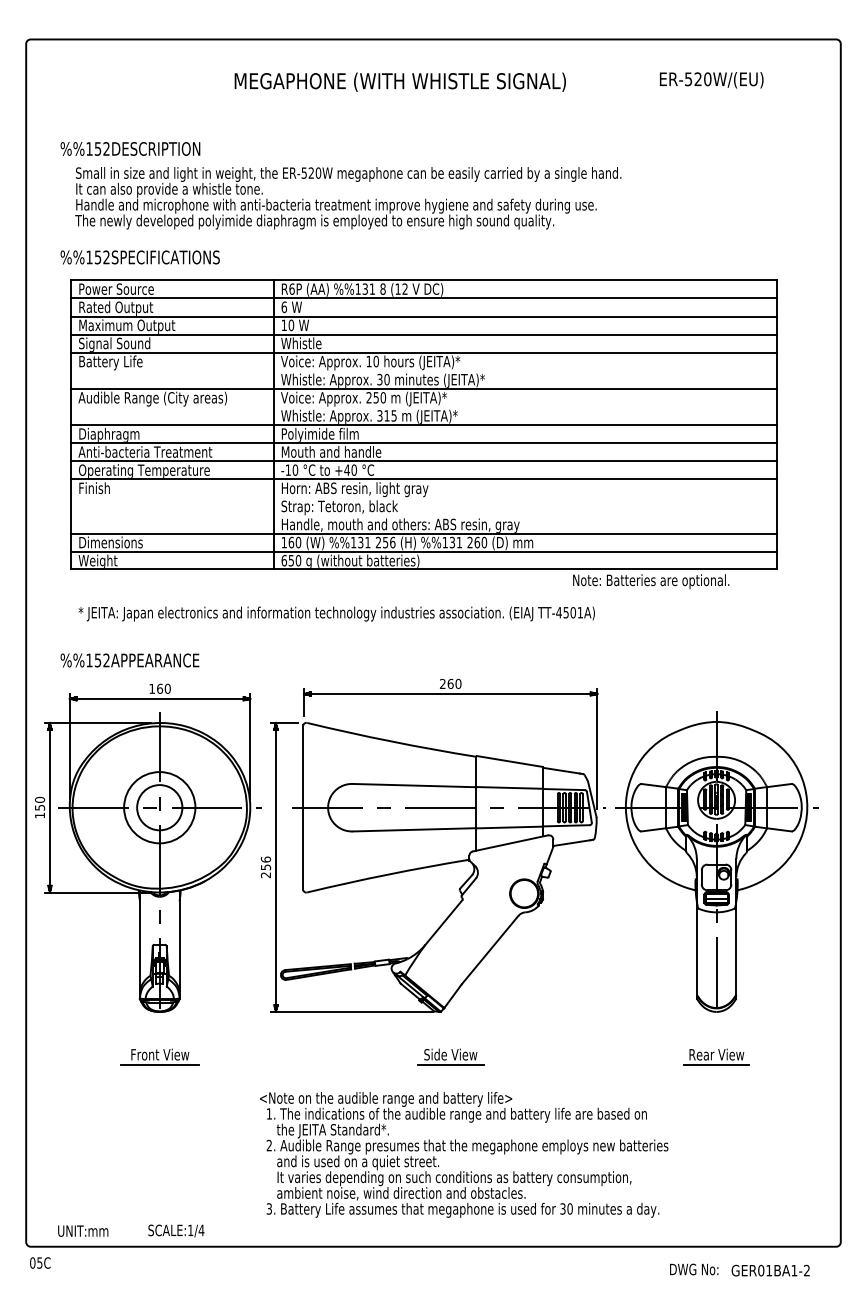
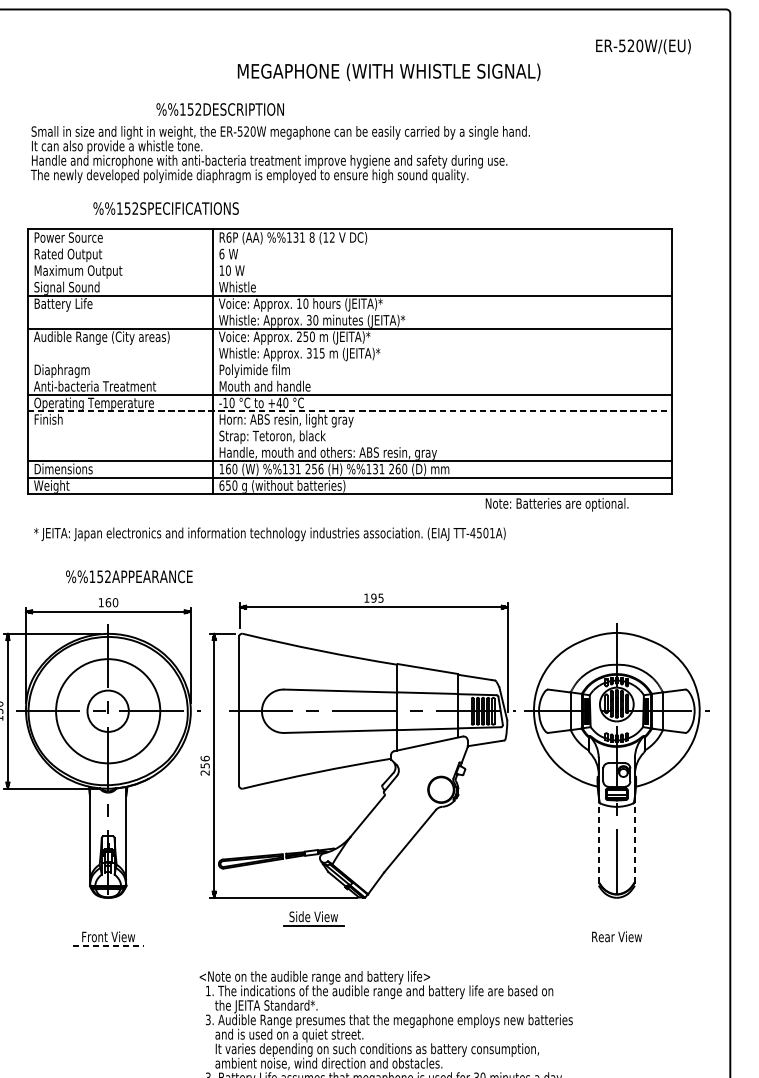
text: (711, 80) -> (643, 46), moved
text: (399, 81) -> (388, 71), moved
text: (130, 148) -> (220, 109), moved
text: (139, 257) -> (165, 208), moved
line: (424, 298) -> (350, 246), removed
line: (424, 316) -> (350, 262), removed
line: (424, 334) -> (350, 278), removed
line: (424, 425) -> (350, 362), removed
line: (424, 443) -> (350, 378), removed
line: (424, 479) -> (350, 411), solid -> dashed
text: (129, 660) -> (128, 576), moved
text: (450, 683) -> (373, 597), 260 -> 195
circle: (159, 807) -> (107, 711), size x1.6
line: (696, 949) -> (598, 840), solid -> dashed
line: (736, 949) -> (635, 840), solid -> dashed
part: (450, 1056) -> (313, 918), moved
line: (160, 1064) -> (108, 945), solid -> dashed
line: (716, 1064) -> (616, 945), removed
text: (268, 1145) -> (207, 1019), 2. -> 3.

